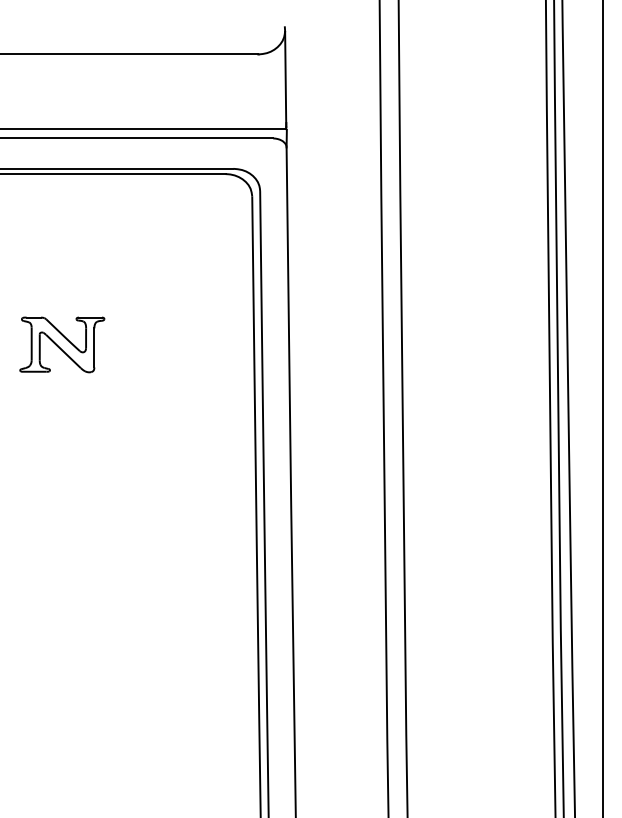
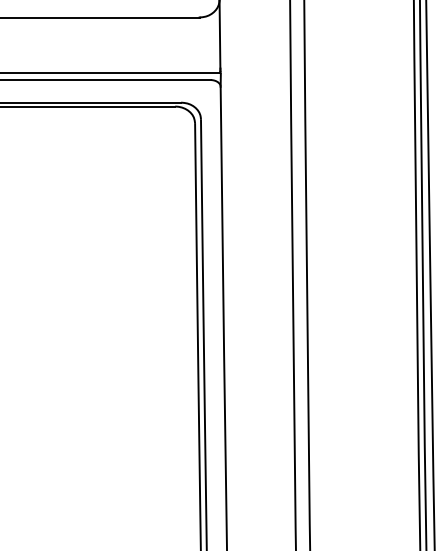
part: (62, 344) -> (53, 233), removed

